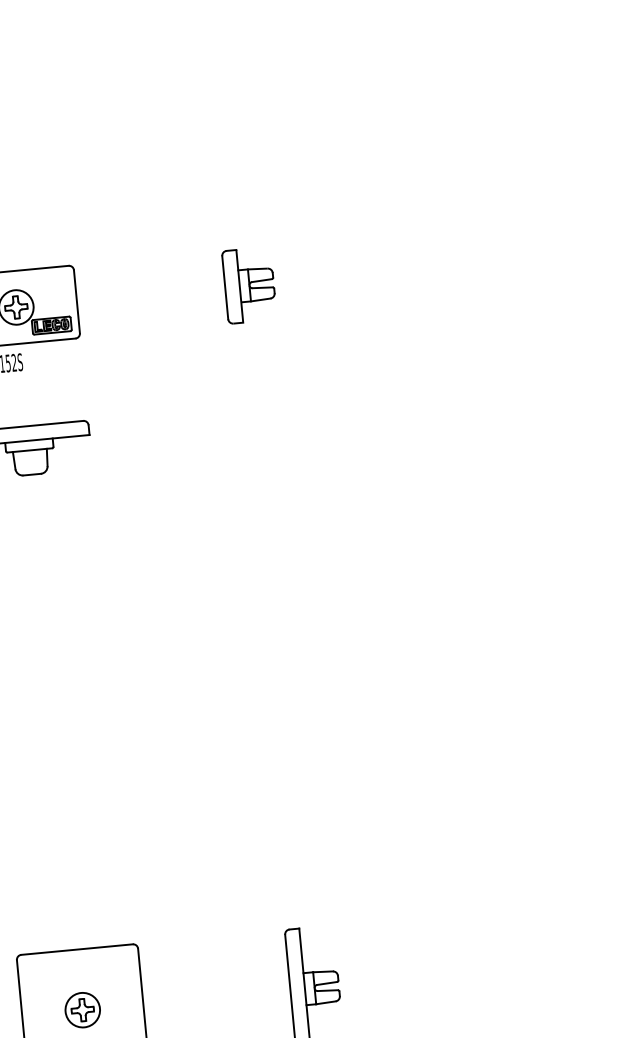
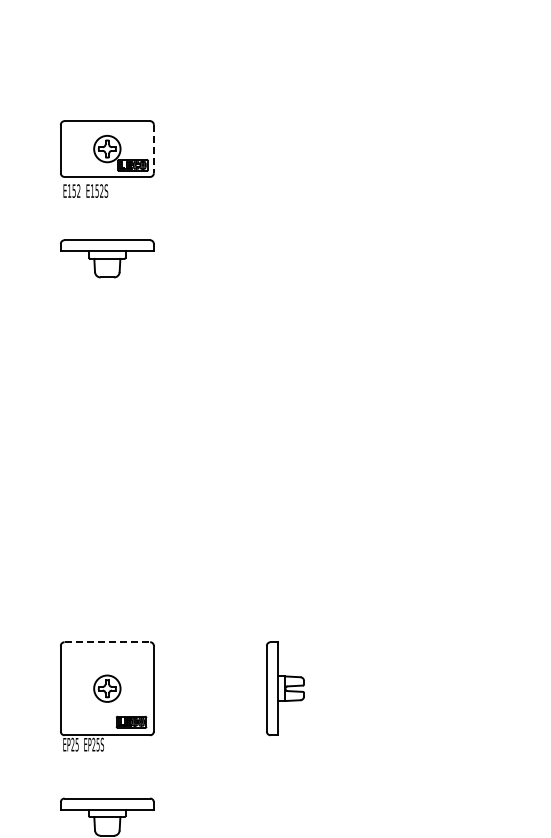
part: (248, 284) -> (285, 148), removed
line: (76, 302) -> (153, 149), solid -> dashed
line: (77, 949) -> (107, 642), solid -> dashed

